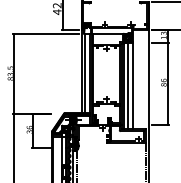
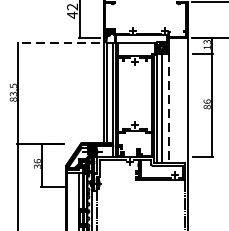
line: (46, 34) -> (58, 43), solid -> dashed
line: (133, 86) -> (168, 109), solid -> dashed

